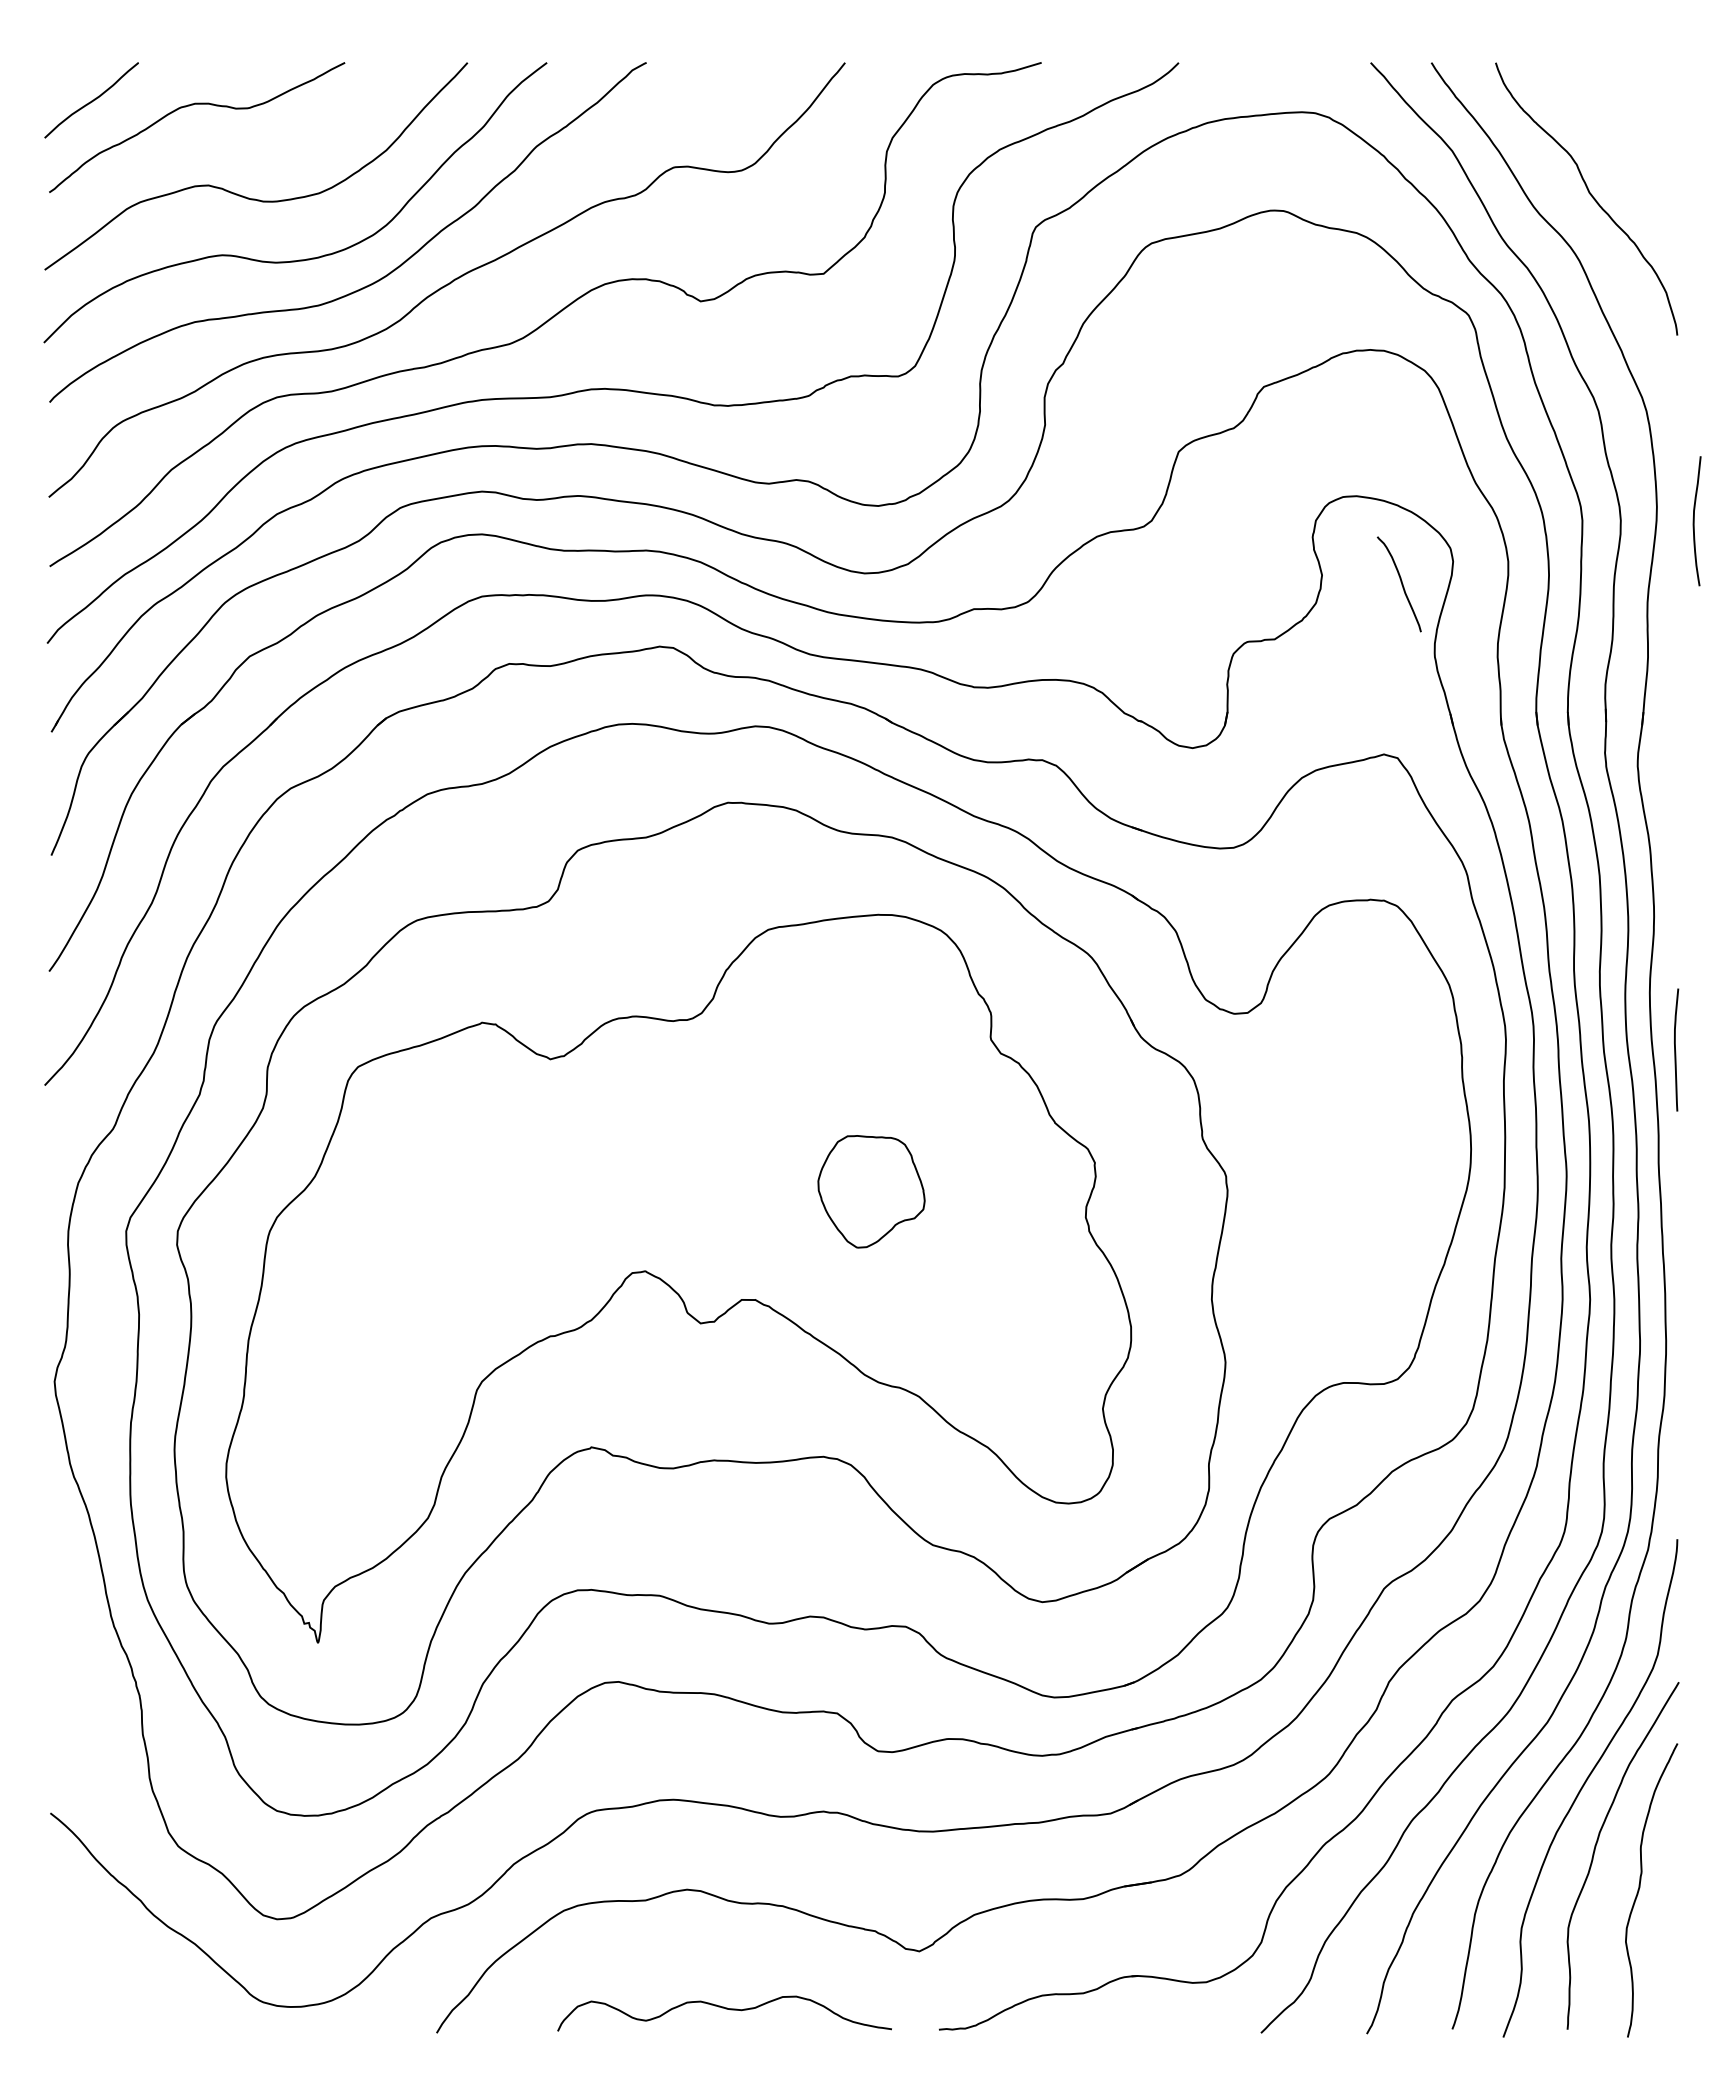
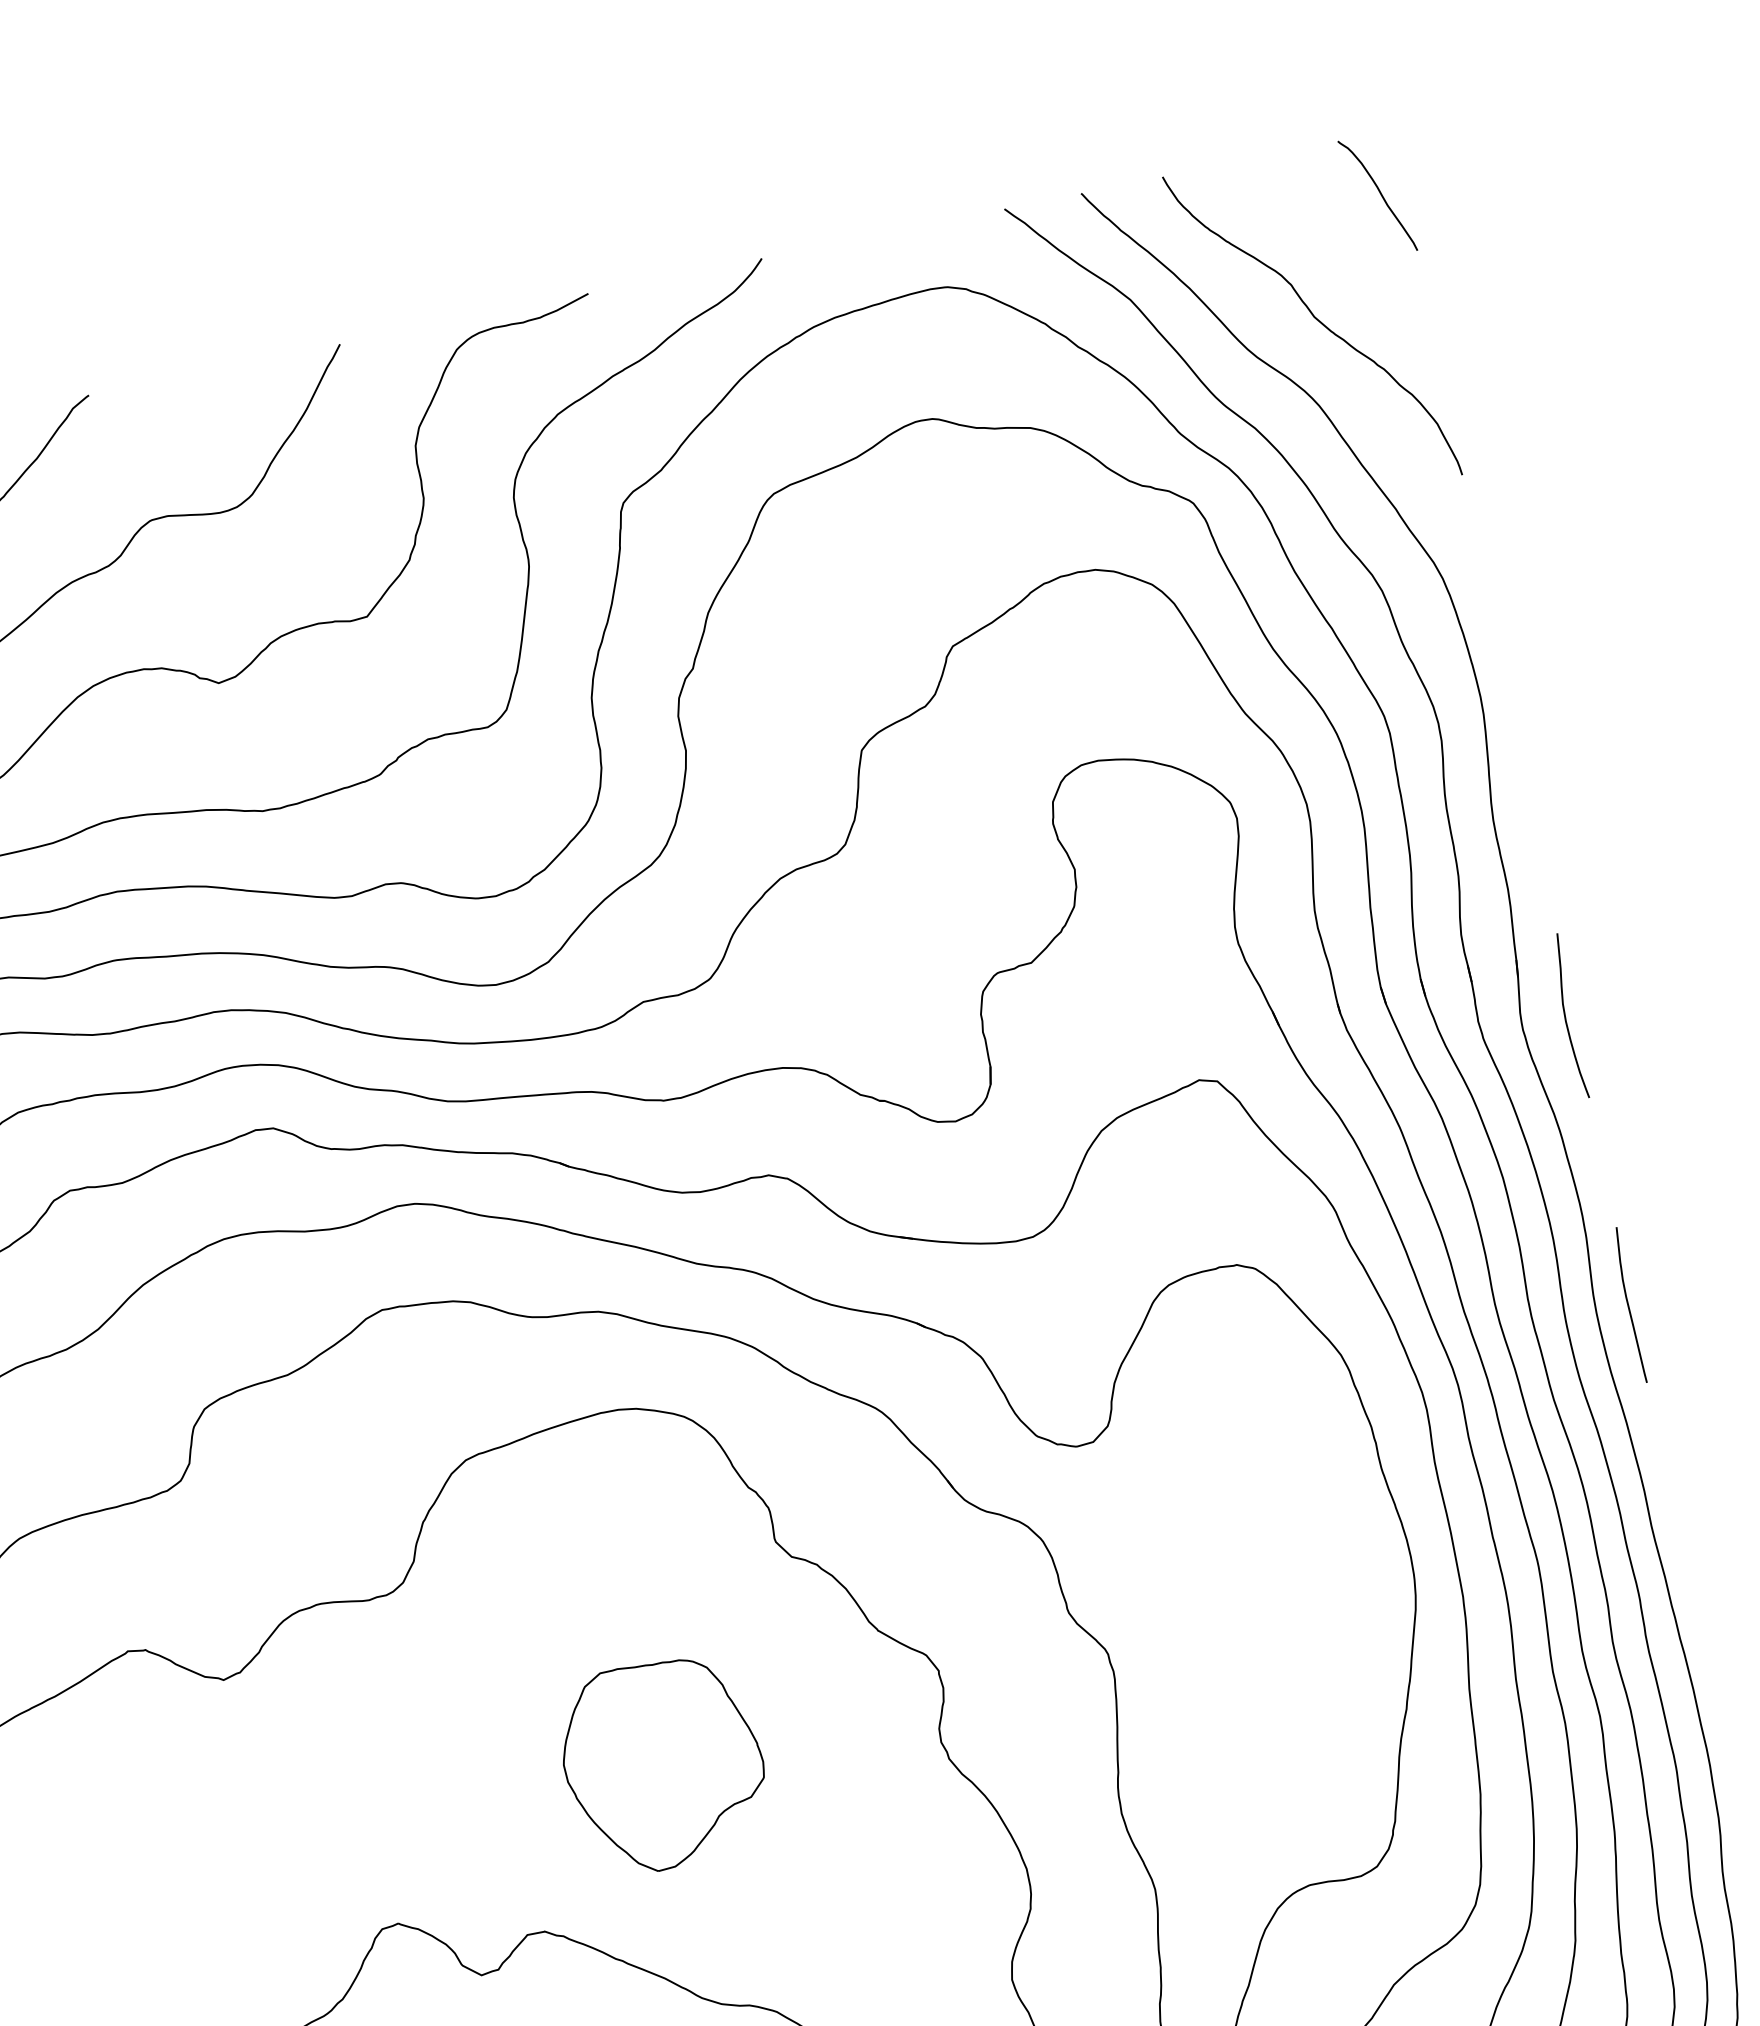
curve: (1694, 521) -> (1566, 1017), moved
curve: (1400, 582) -> (1378, 193), moved
curve: (1675, 1049) -> (1628, 1304), moved
part: (871, 1191) -> (663, 1764), size x1.43

